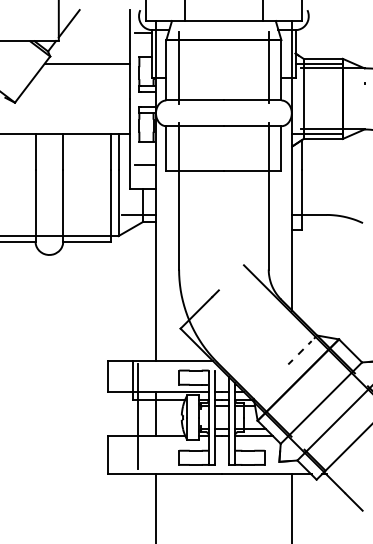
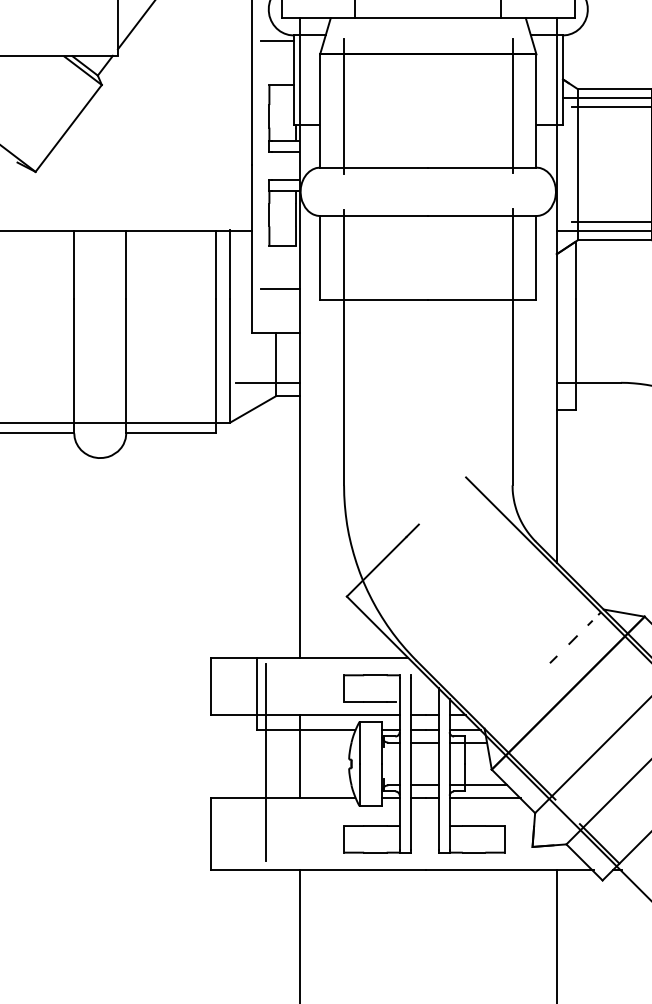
line: (86, 63) -> (170, 98), removed

